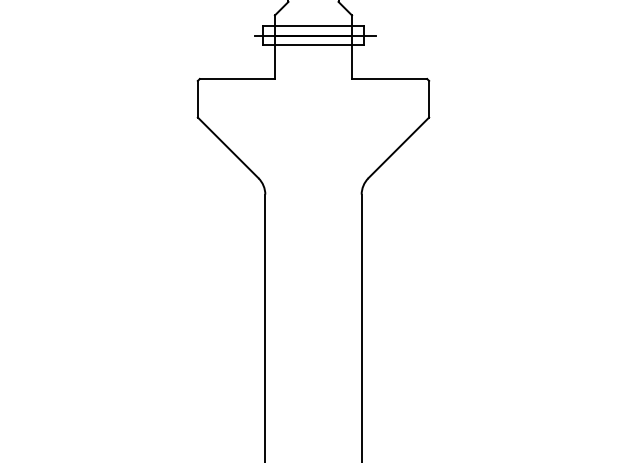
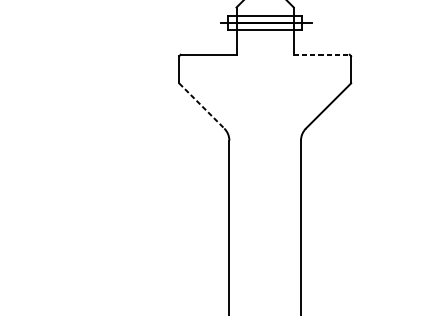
line: (389, 79) -> (321, 55), solid -> dashed
line: (228, 147) -> (202, 105), solid -> dashed

